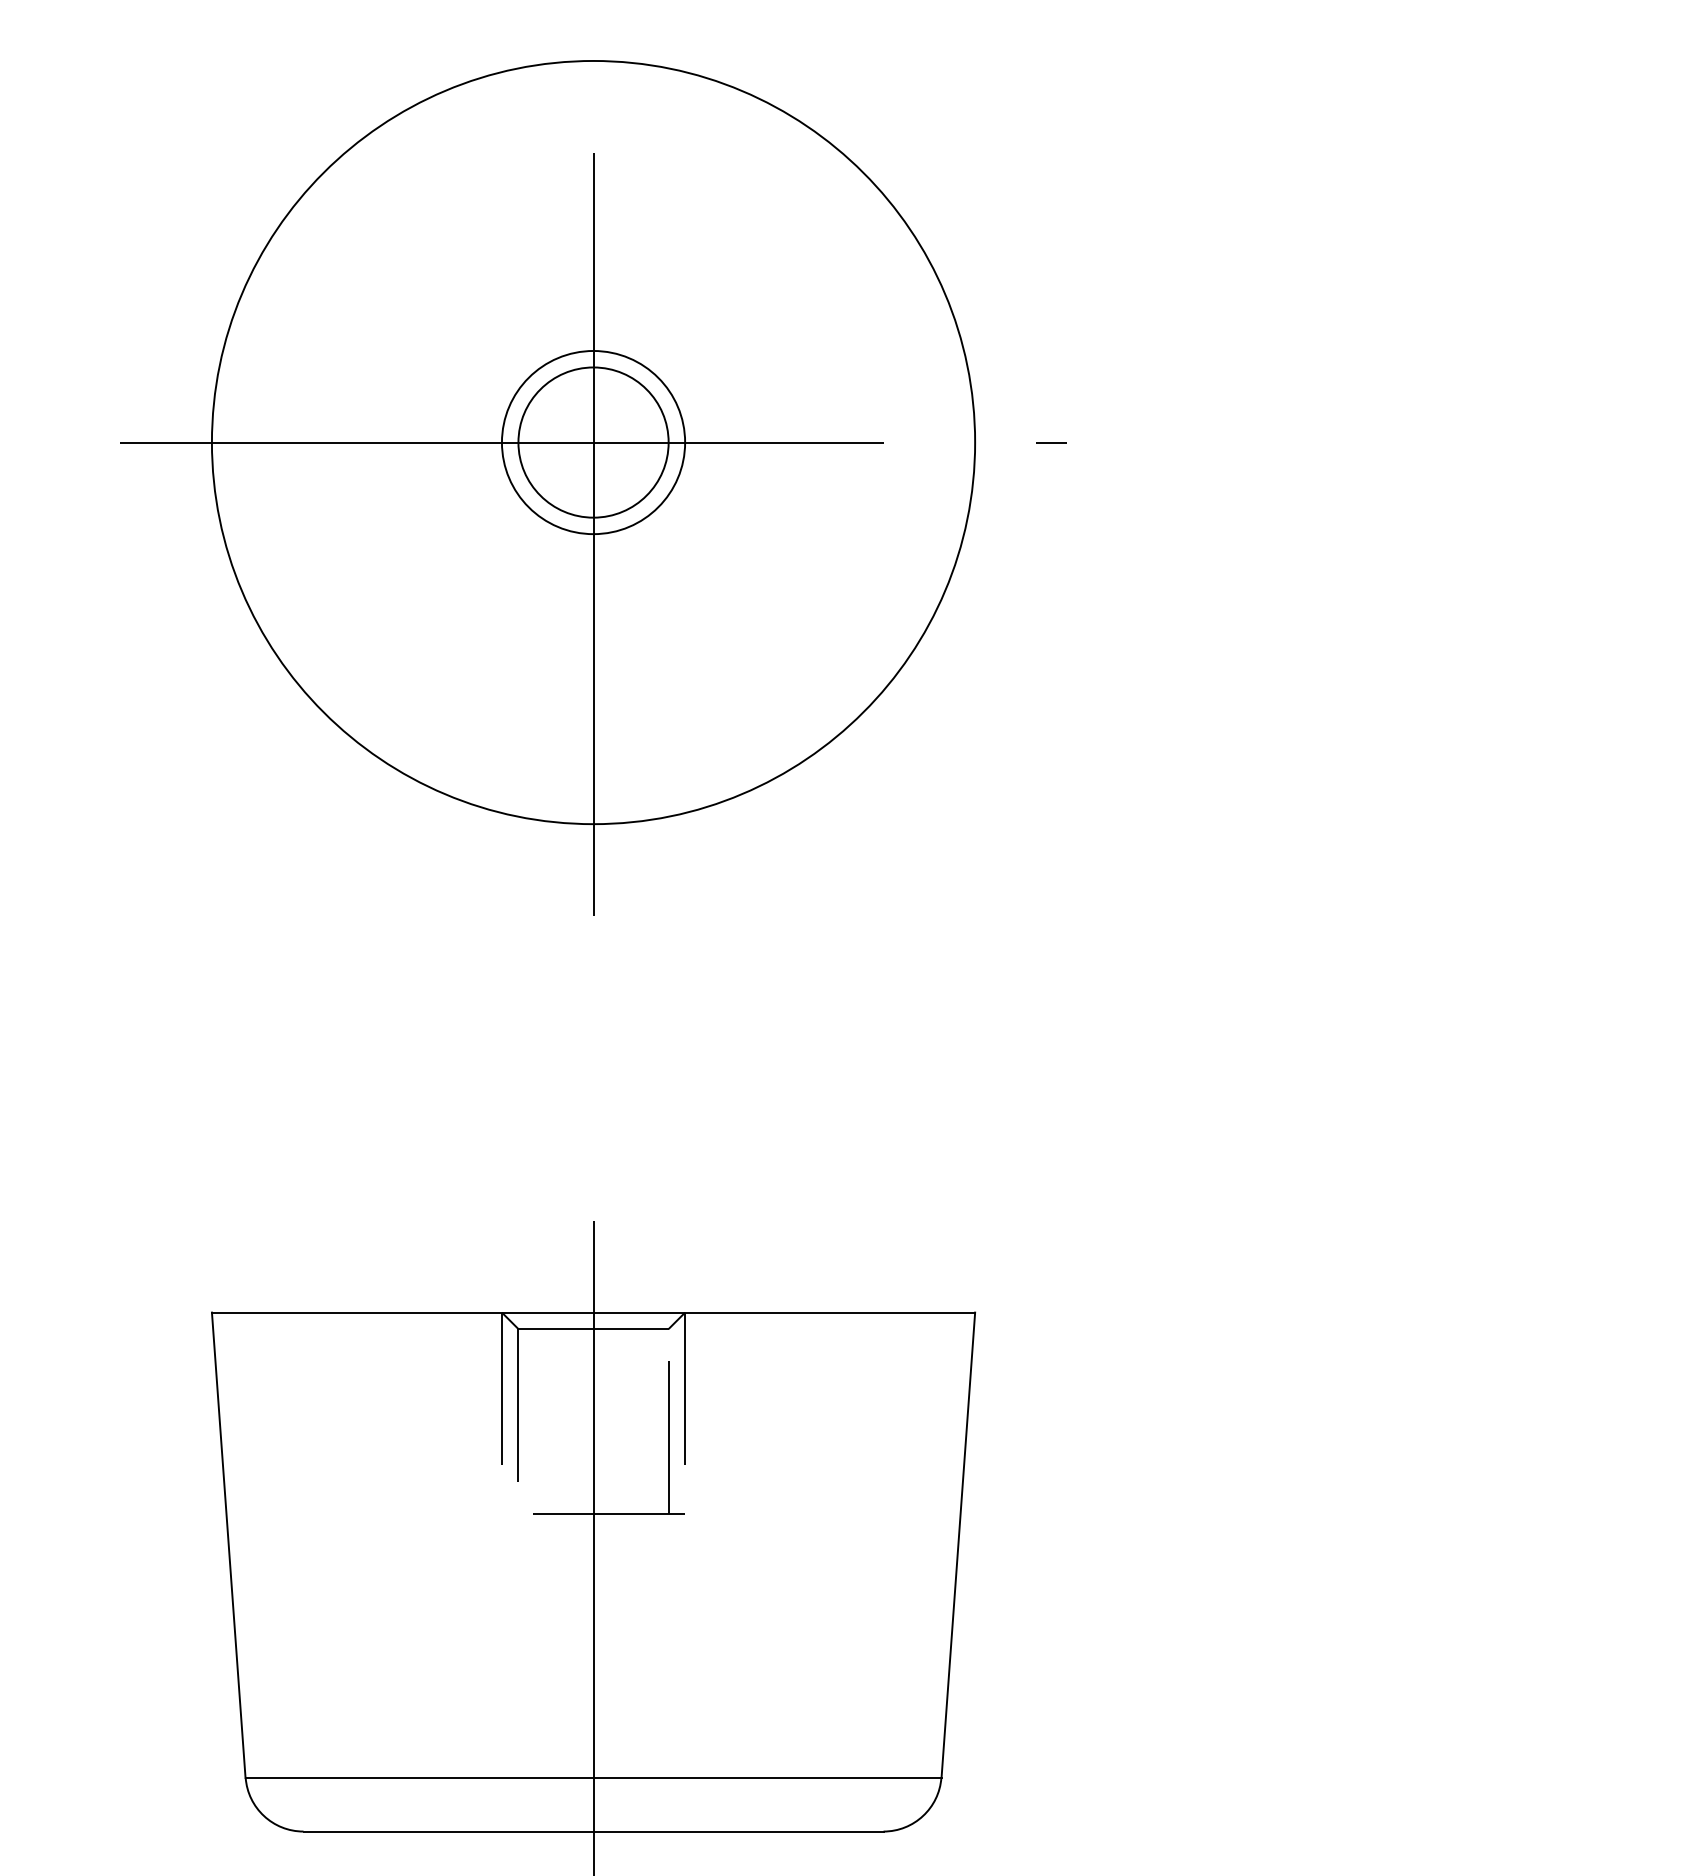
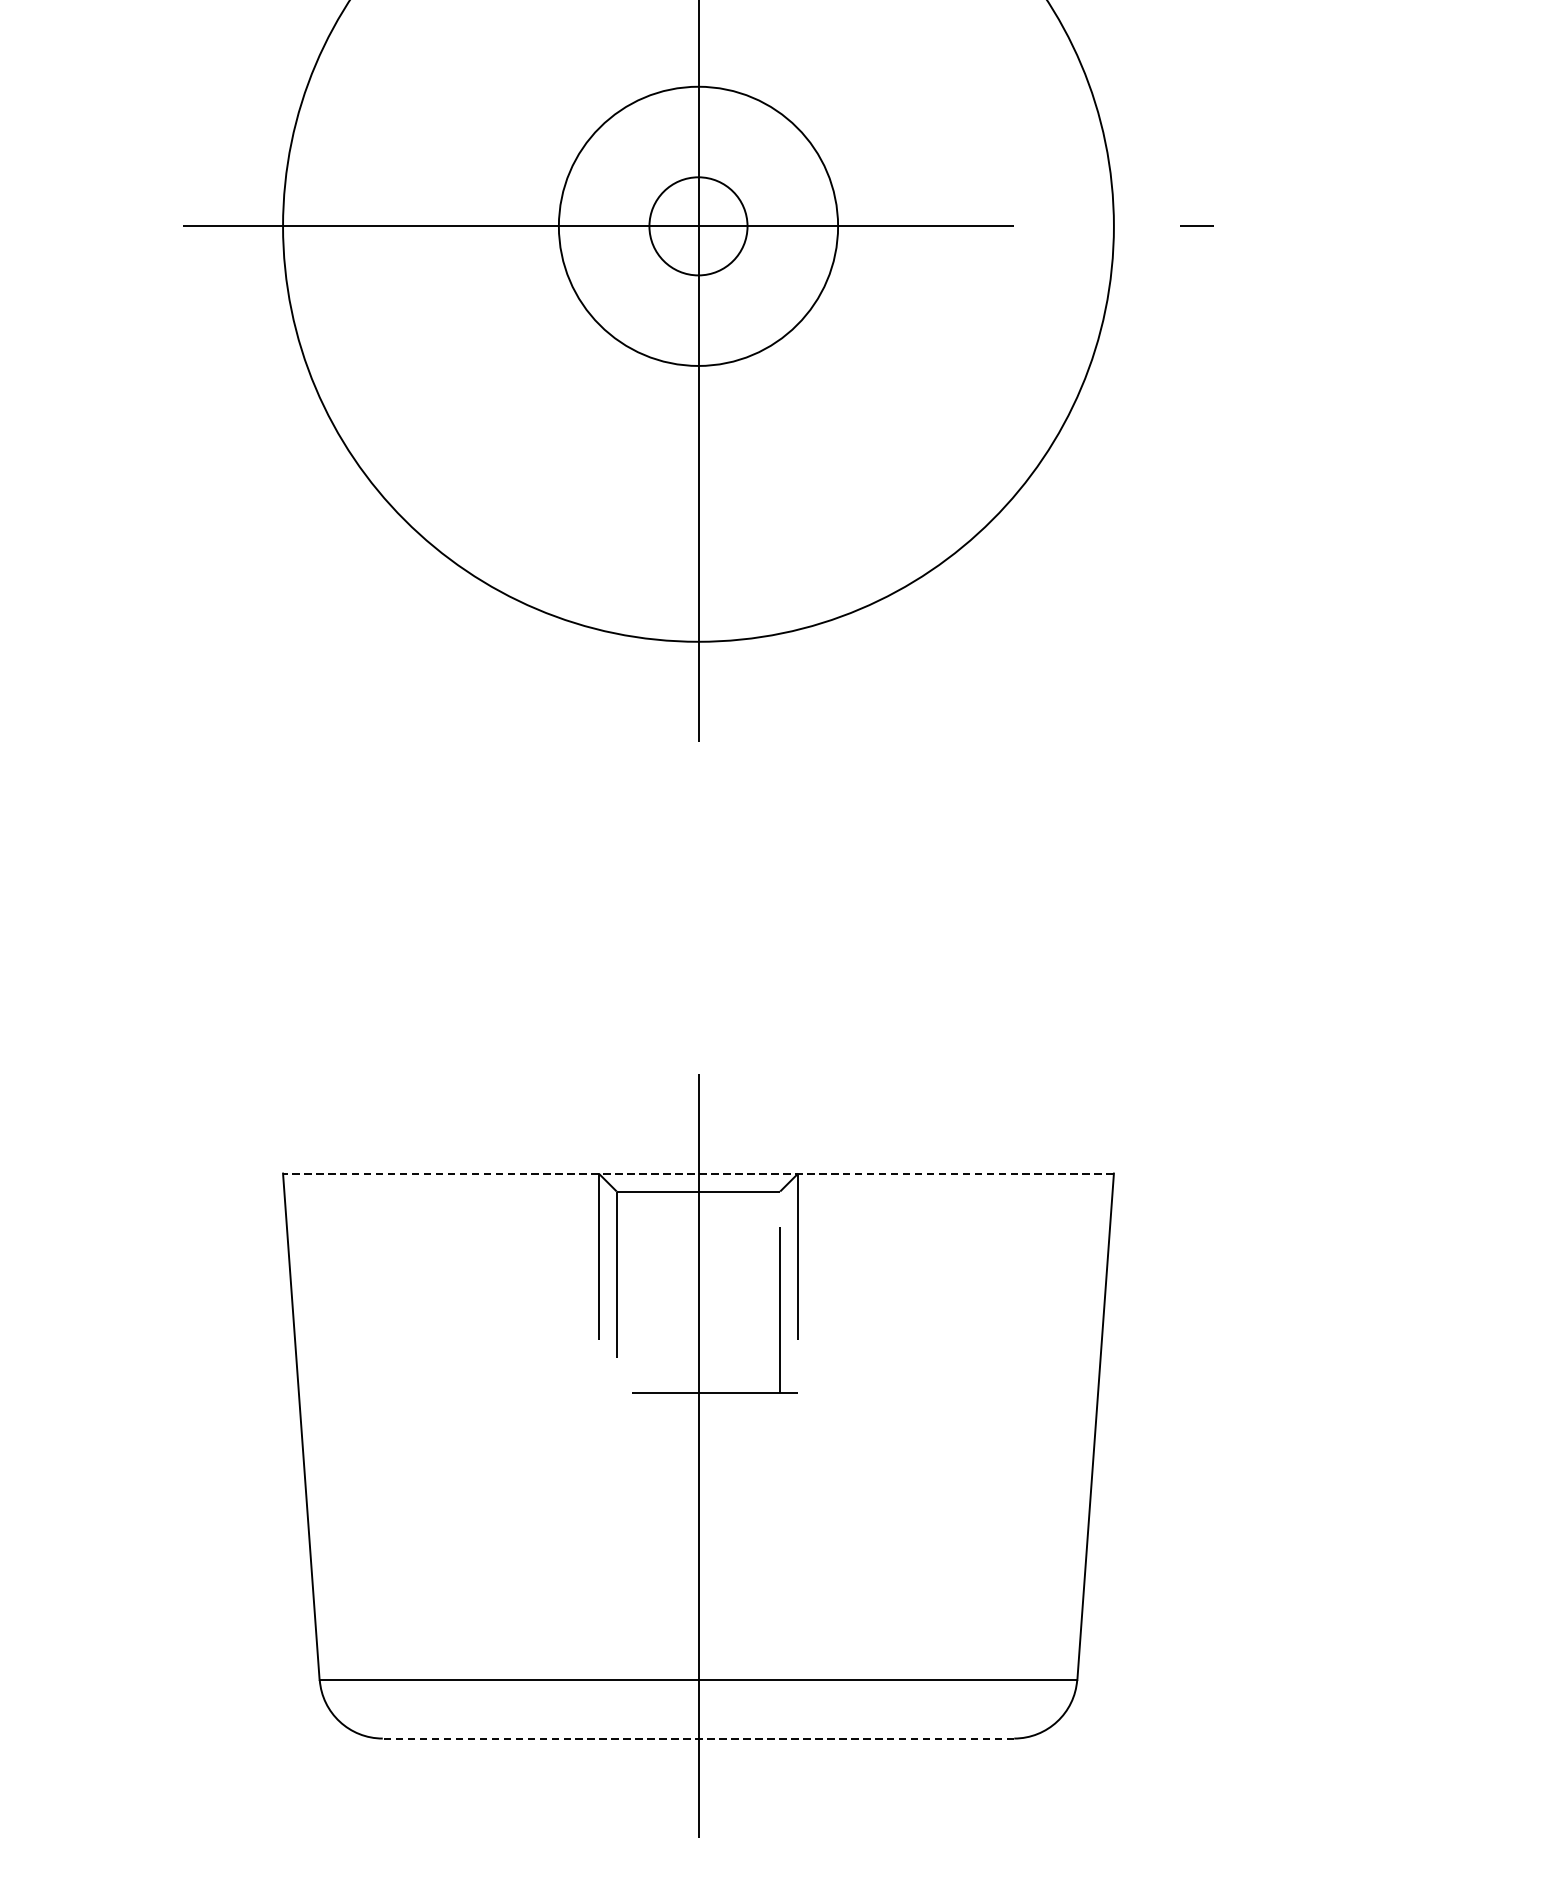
circle: (593, 442) -> (698, 226), size x0.6
circle: (593, 442) -> (698, 226), size x1.4
line: (593, 1312) -> (698, 1173), solid -> dashed
line: (593, 1831) -> (698, 1738), solid -> dashed

